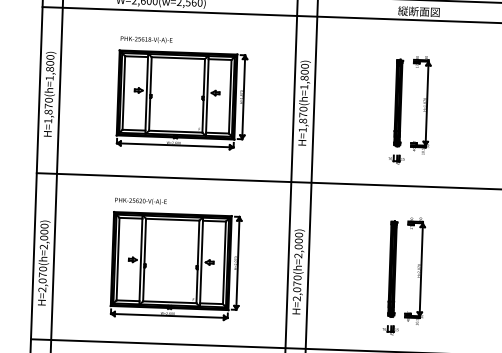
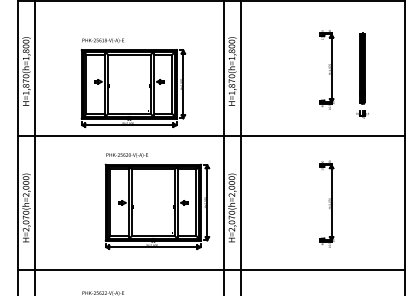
part: (182, 92) -> (133, 82), moved
part: (398, 111) -> (362, 75), moved
part: (176, 259) -> (157, 201), moved
part: (392, 277) -> (308, 209), removed

